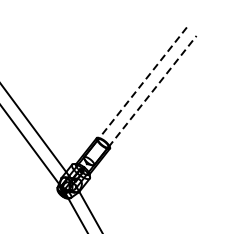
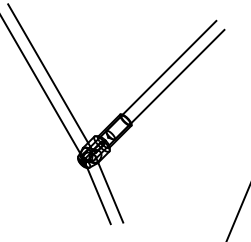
line: (142, 83) -> (168, 68), dashed -> solid
line: (152, 91) -> (177, 77), dashed -> solid

